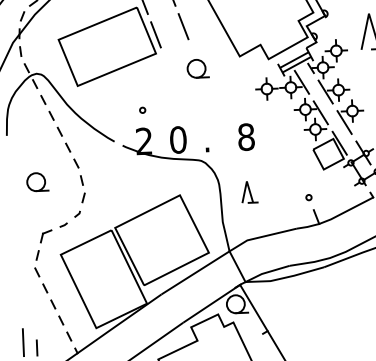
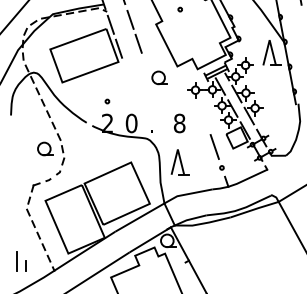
part: (197, 68) -> (159, 77), moved
line: (297, 167) -> (214, 146), added
part: (37, 181) -> (45, 148), moved
part: (248, 192) -> (179, 162), size x1.67

